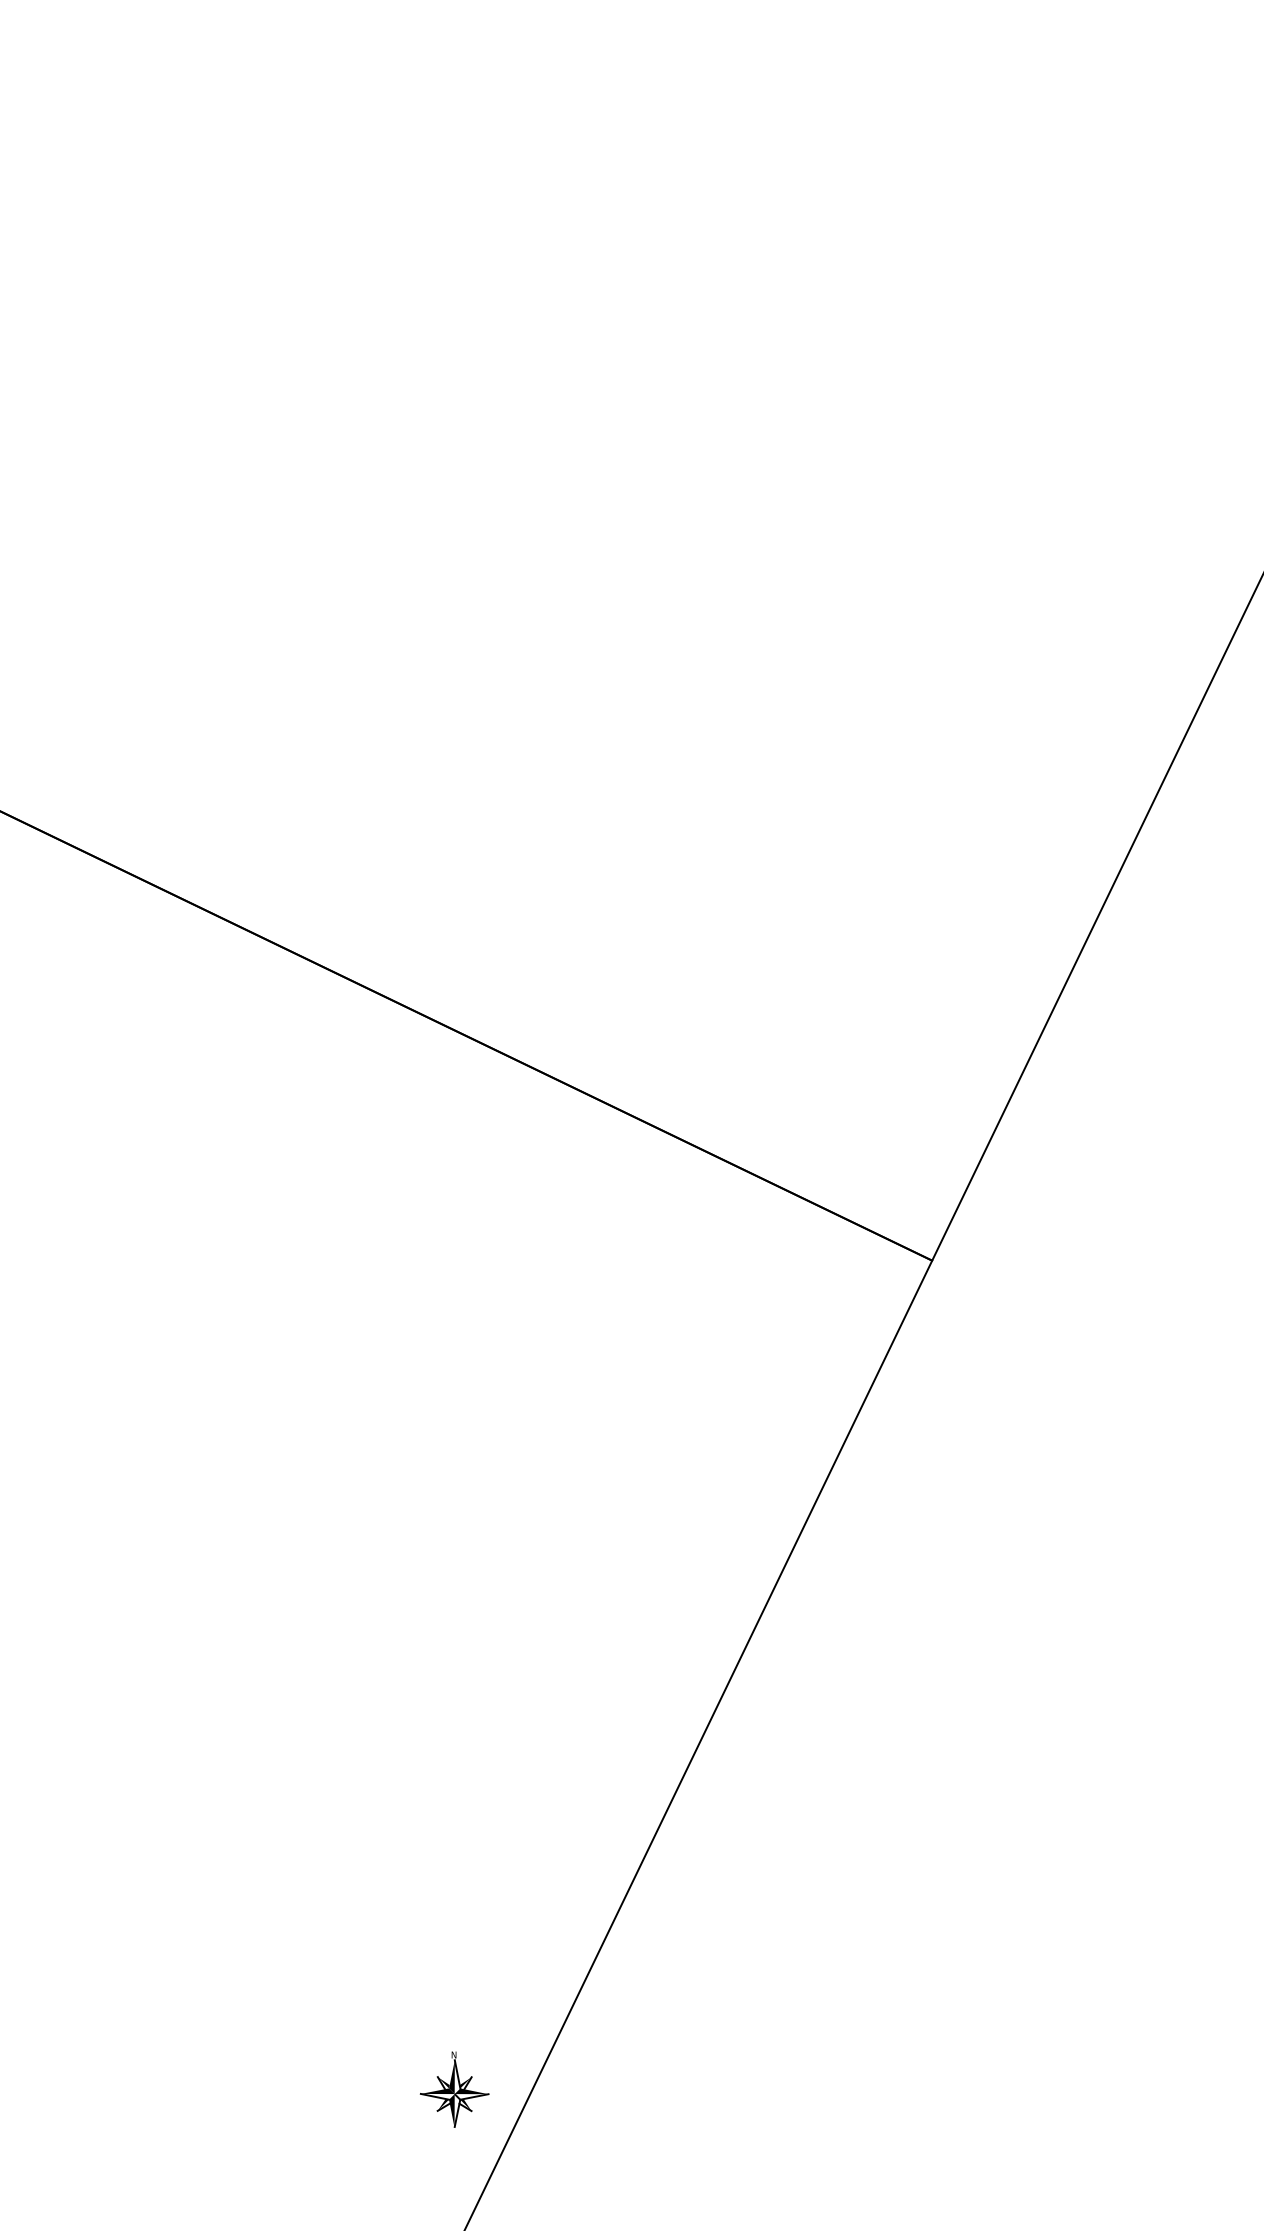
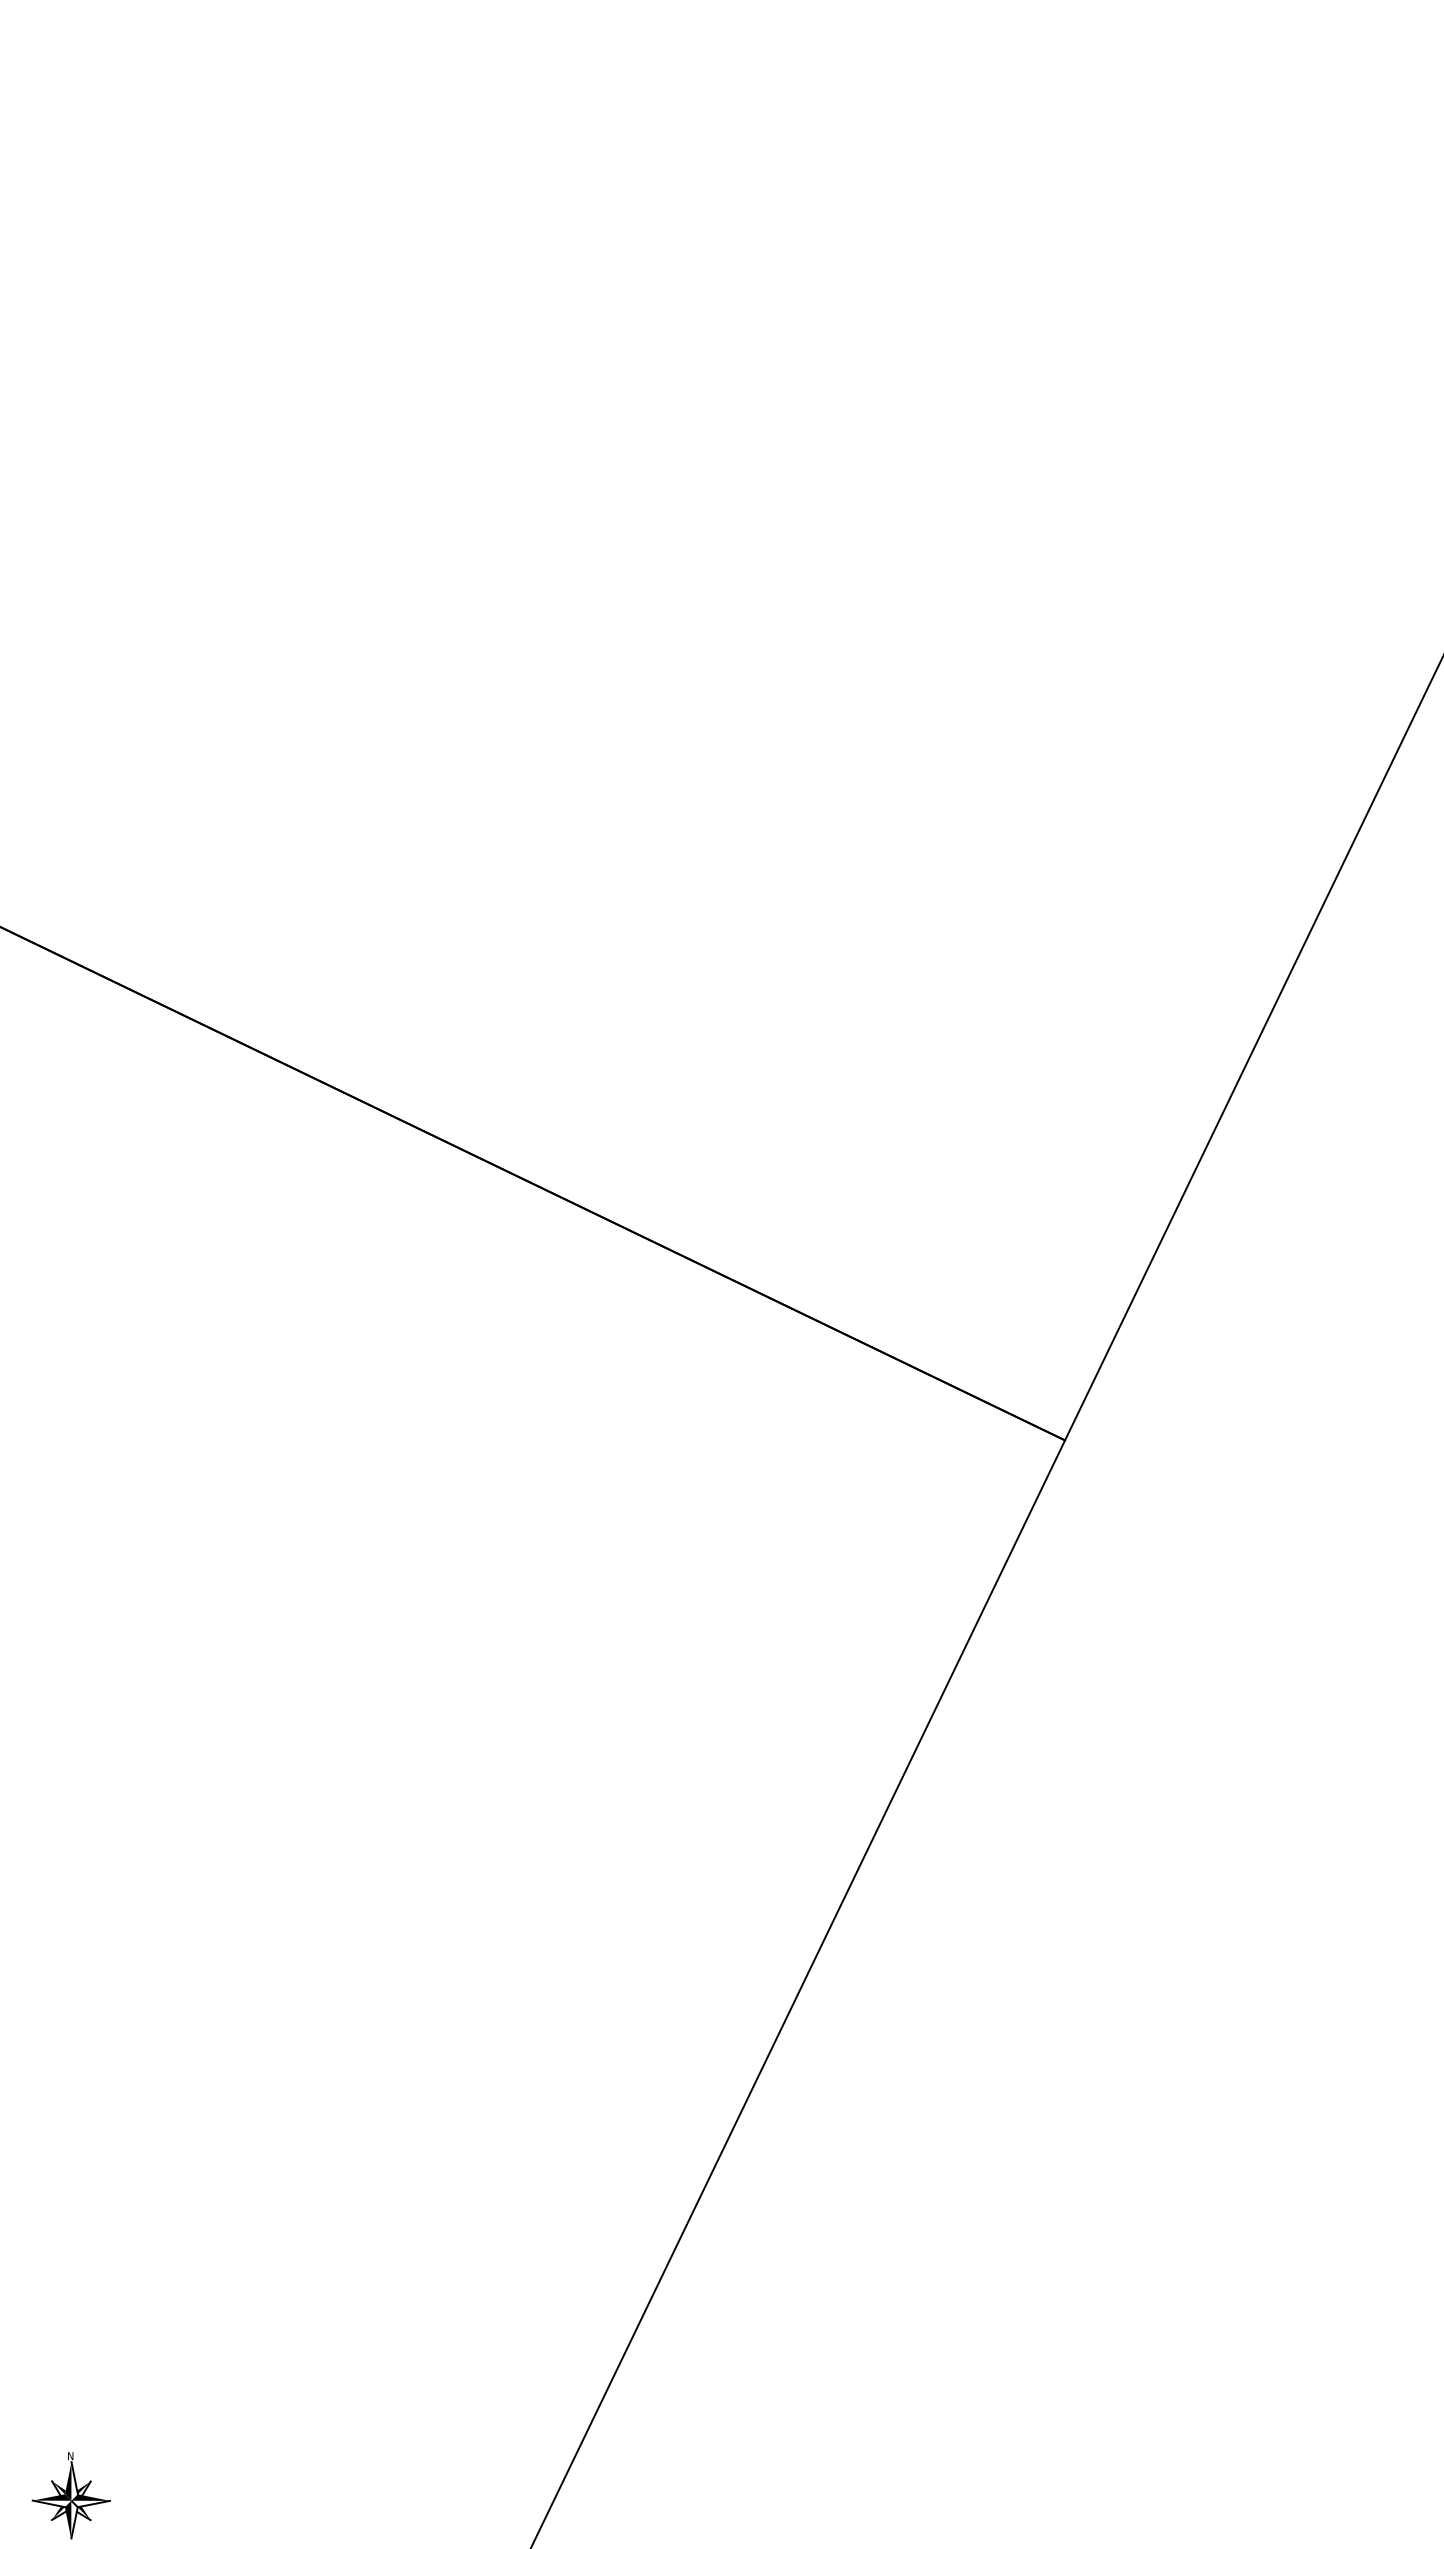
part: (453, 2089) -> (70, 2495), moved

